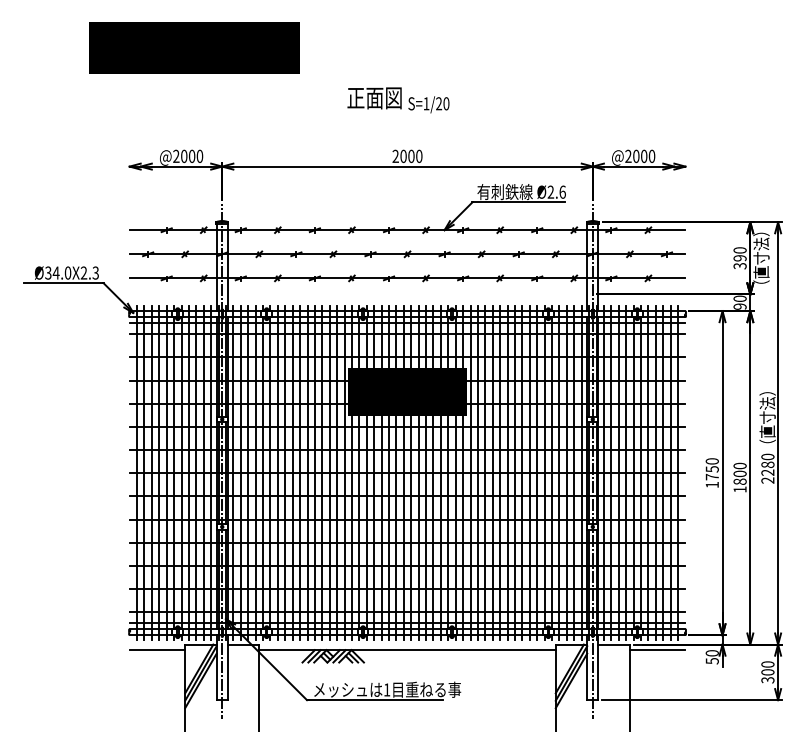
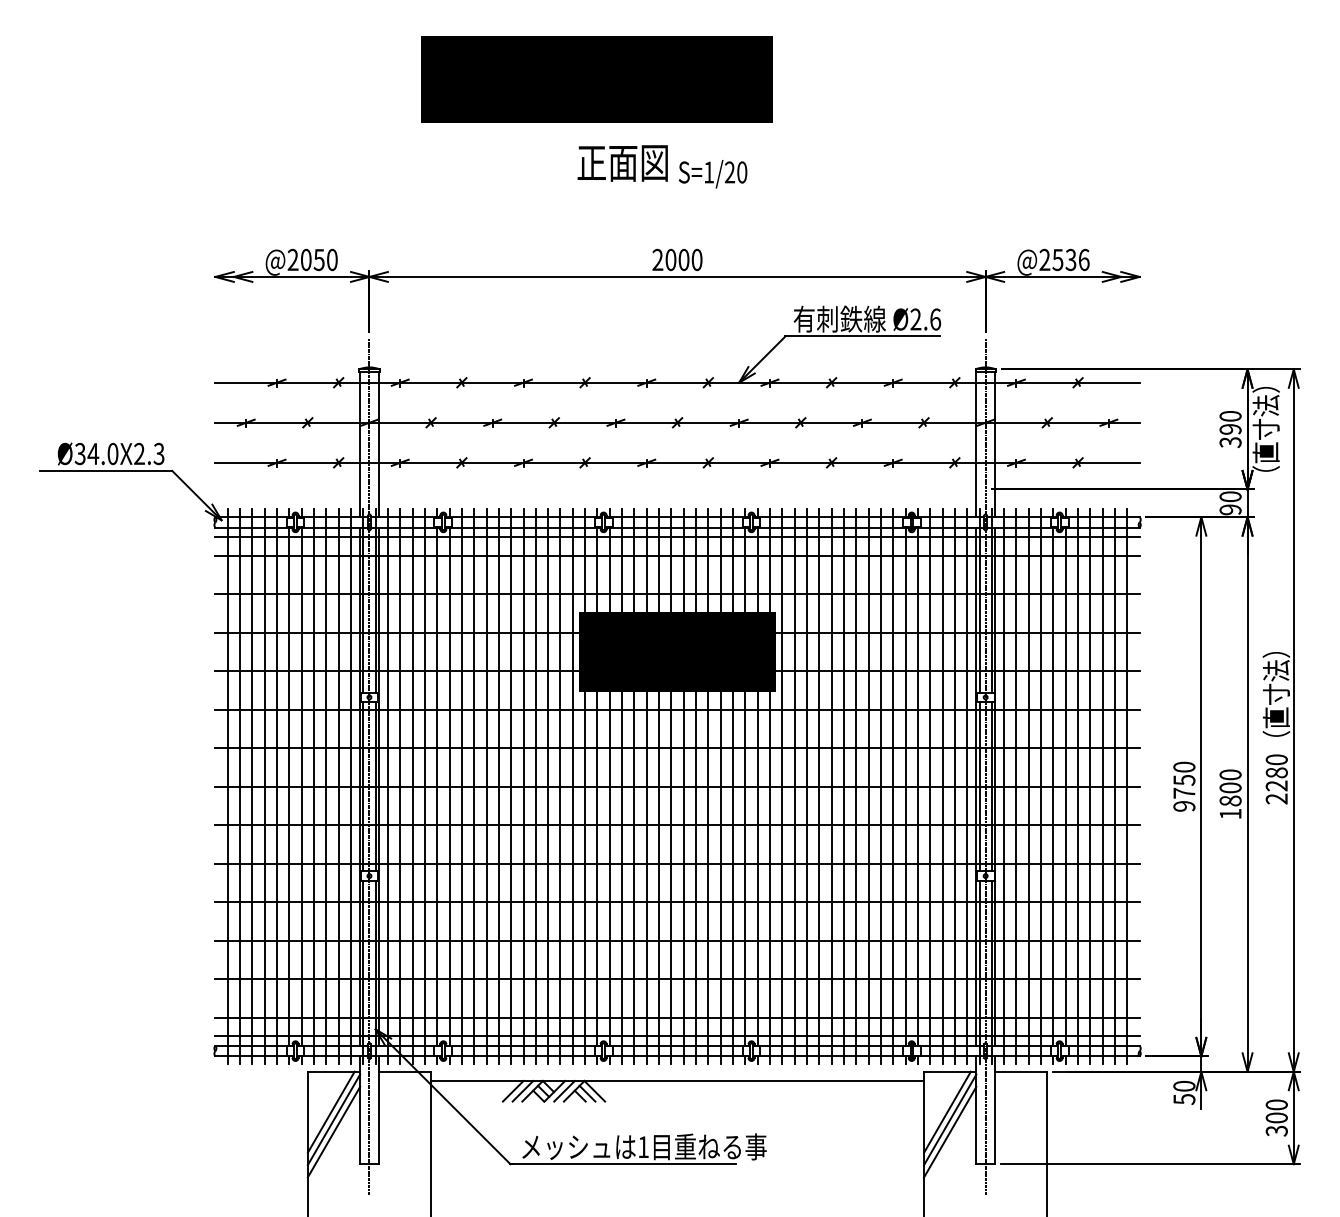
part: (194, 47) -> (597, 78), moved
text: (191, 155) -> (318, 258), @2000 -> @2050
text: (644, 155) -> (1071, 258), @2000 -> @2536
text: (711, 484) -> (1183, 805), 1750 -> 9750
line: (157, 650) -> (261, 1081), removed
line: (657, 650) -> (1093, 1081), removed

